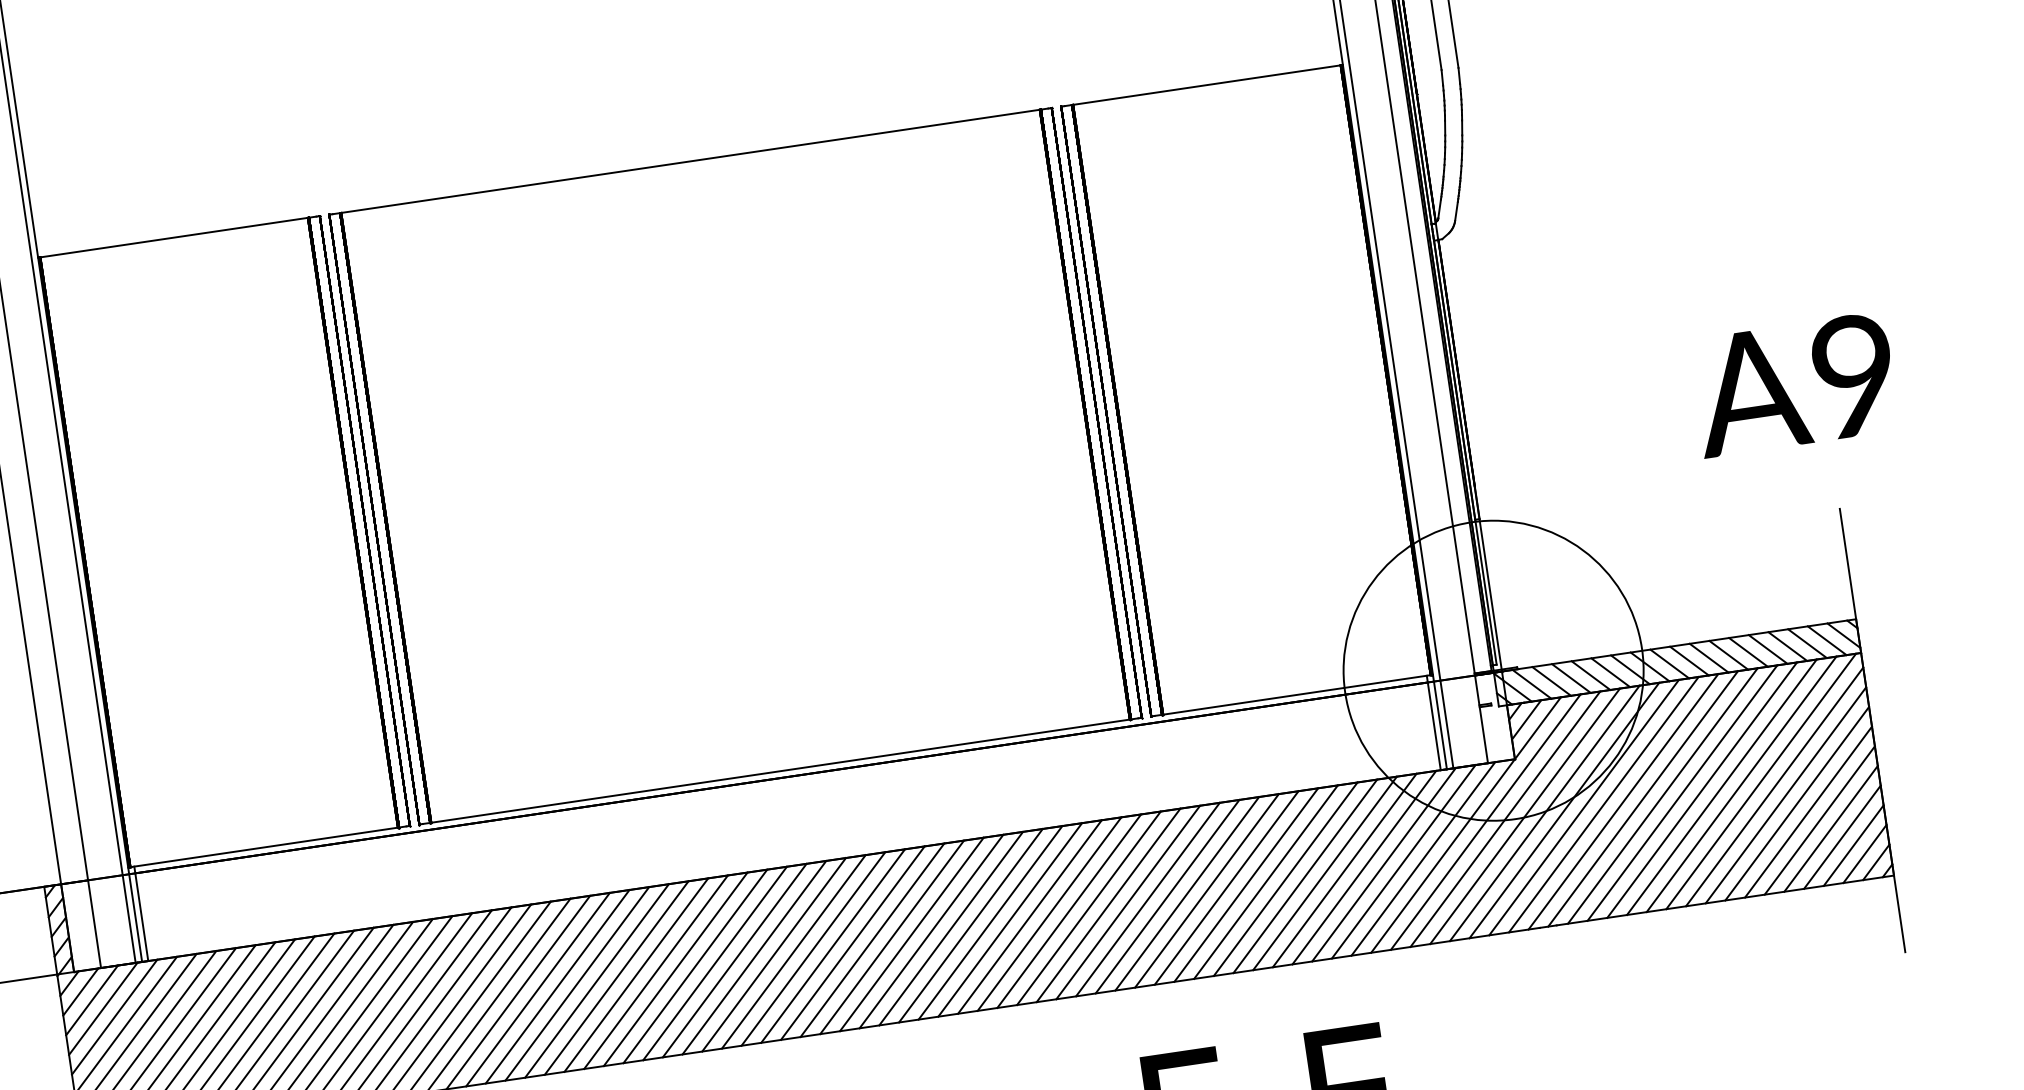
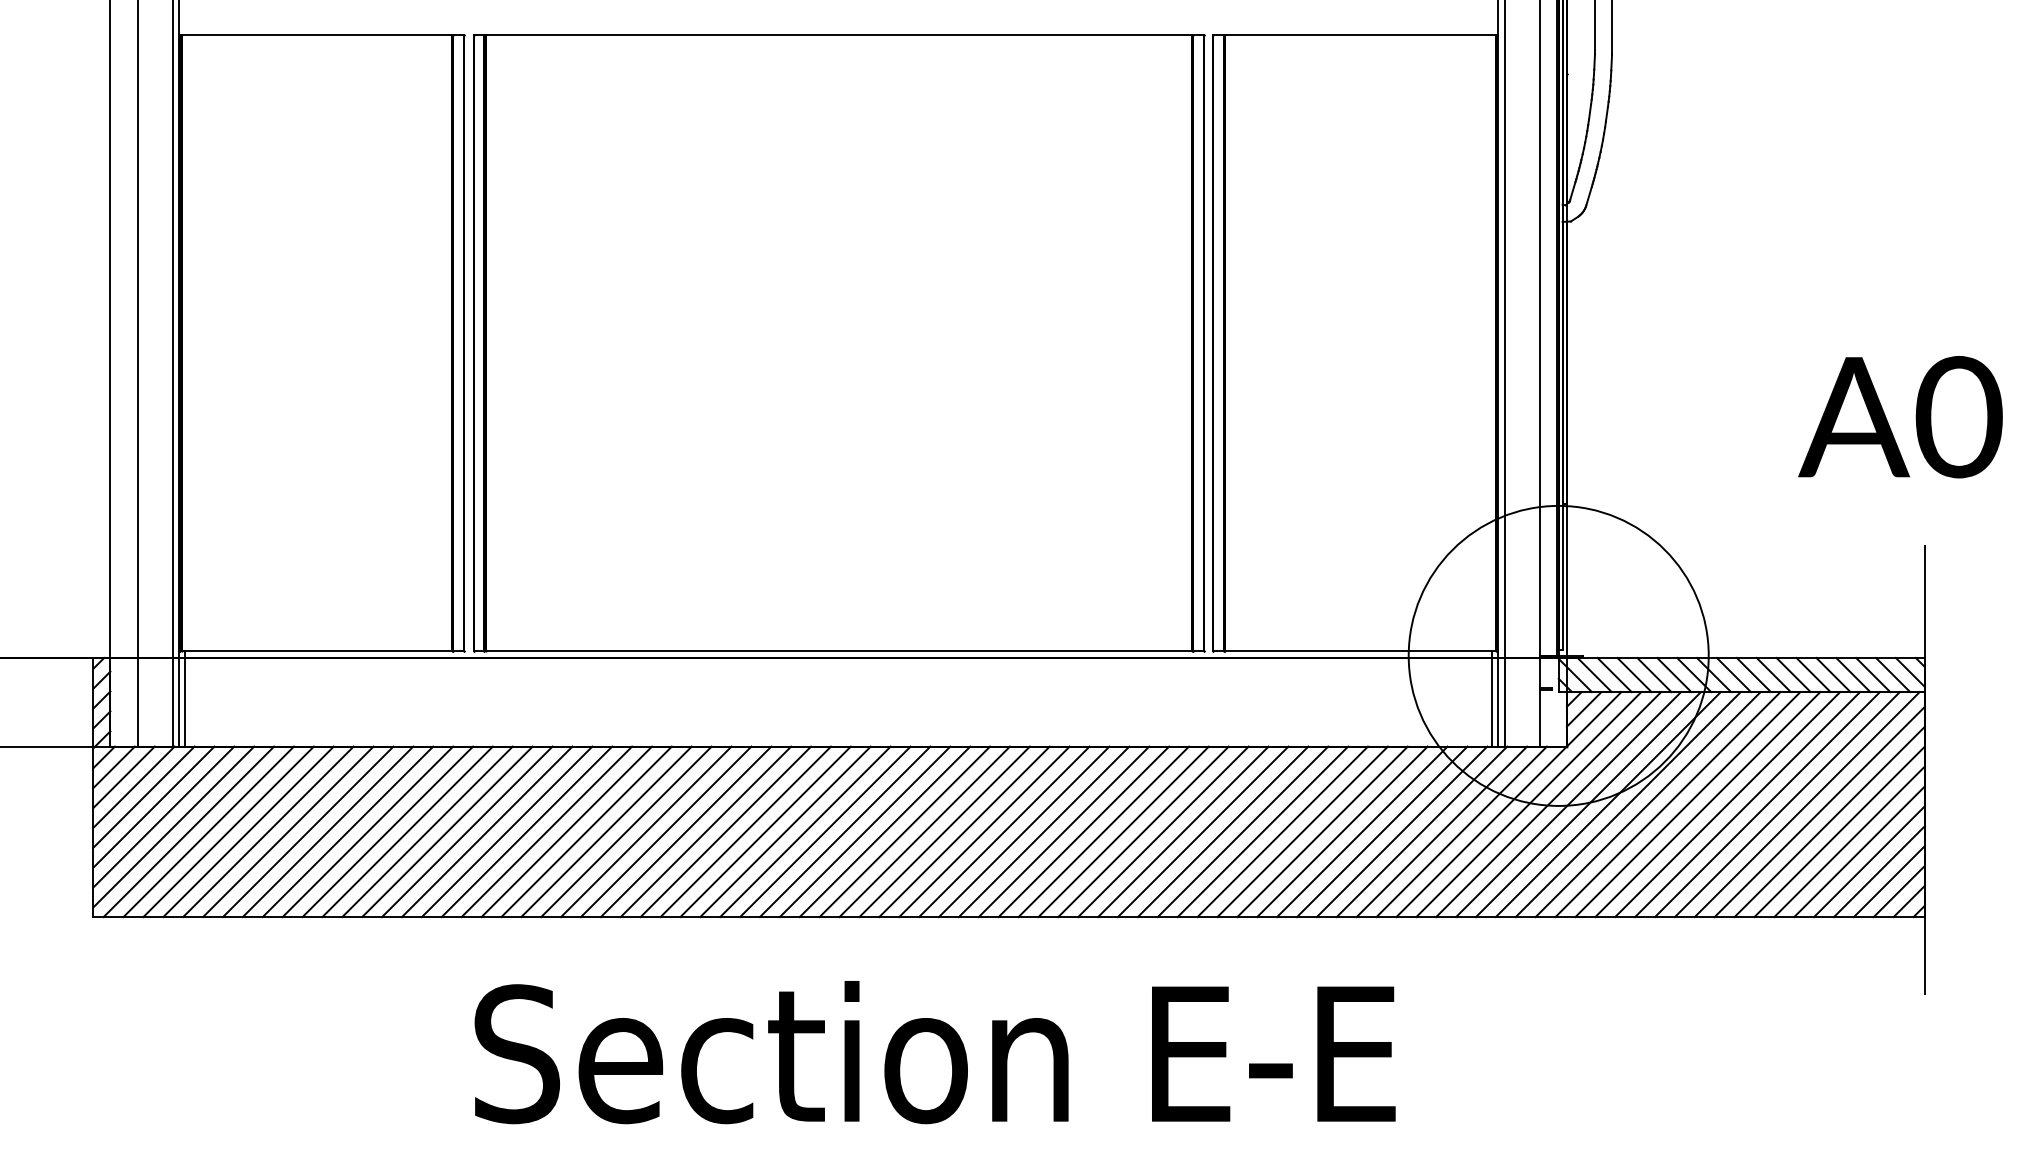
text: (1854, 376) -> (1958, 417), A9 -> A0

